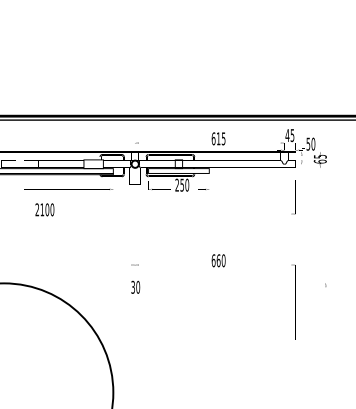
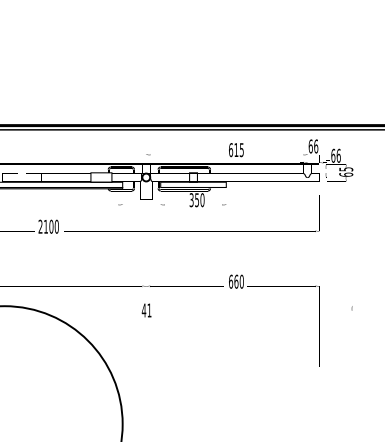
text: (290, 135) -> (313, 146), 45 -> 66
text: (310, 143) -> (335, 155), 50 -> 66
text: (177, 185) -> (191, 200), 250 -> 350
text: (135, 287) -> (146, 310), 30 -> 41

